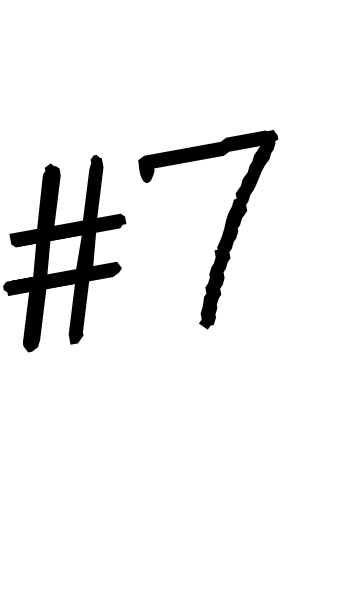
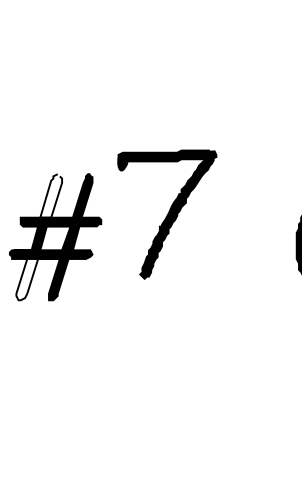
fill: (48, 195) -> (51, 195), removed
part: (223, 232) -> (167, 214), moved
fill: (49, 317) -> (37, 279), removed

